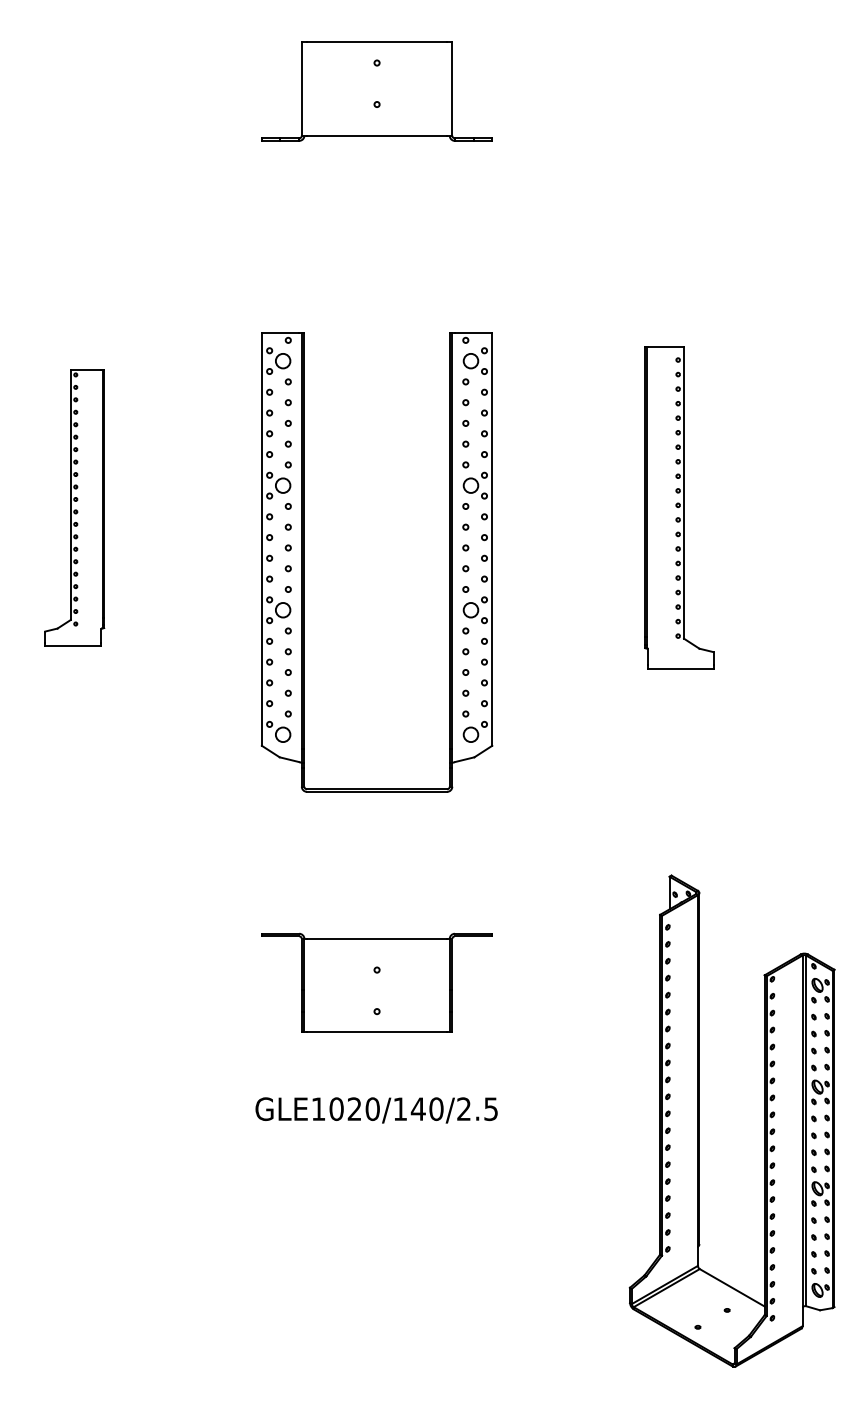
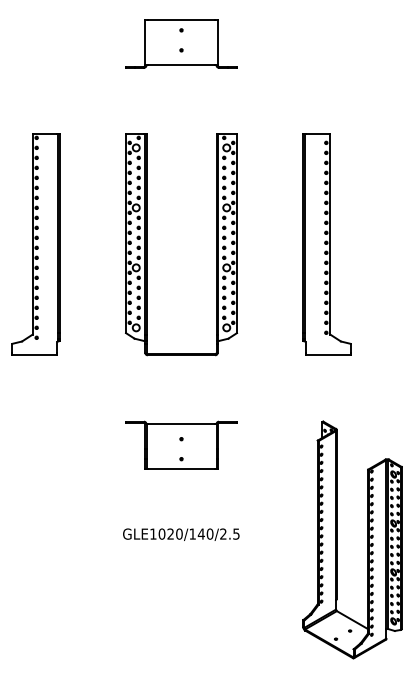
part: (73, 507) -> (35, 244), size x1.67
part: (678, 507) -> (326, 244), size x1.43
part: (306, 561) -> (147, 244), moved
part: (377, 981) -> (181, 444), moved

